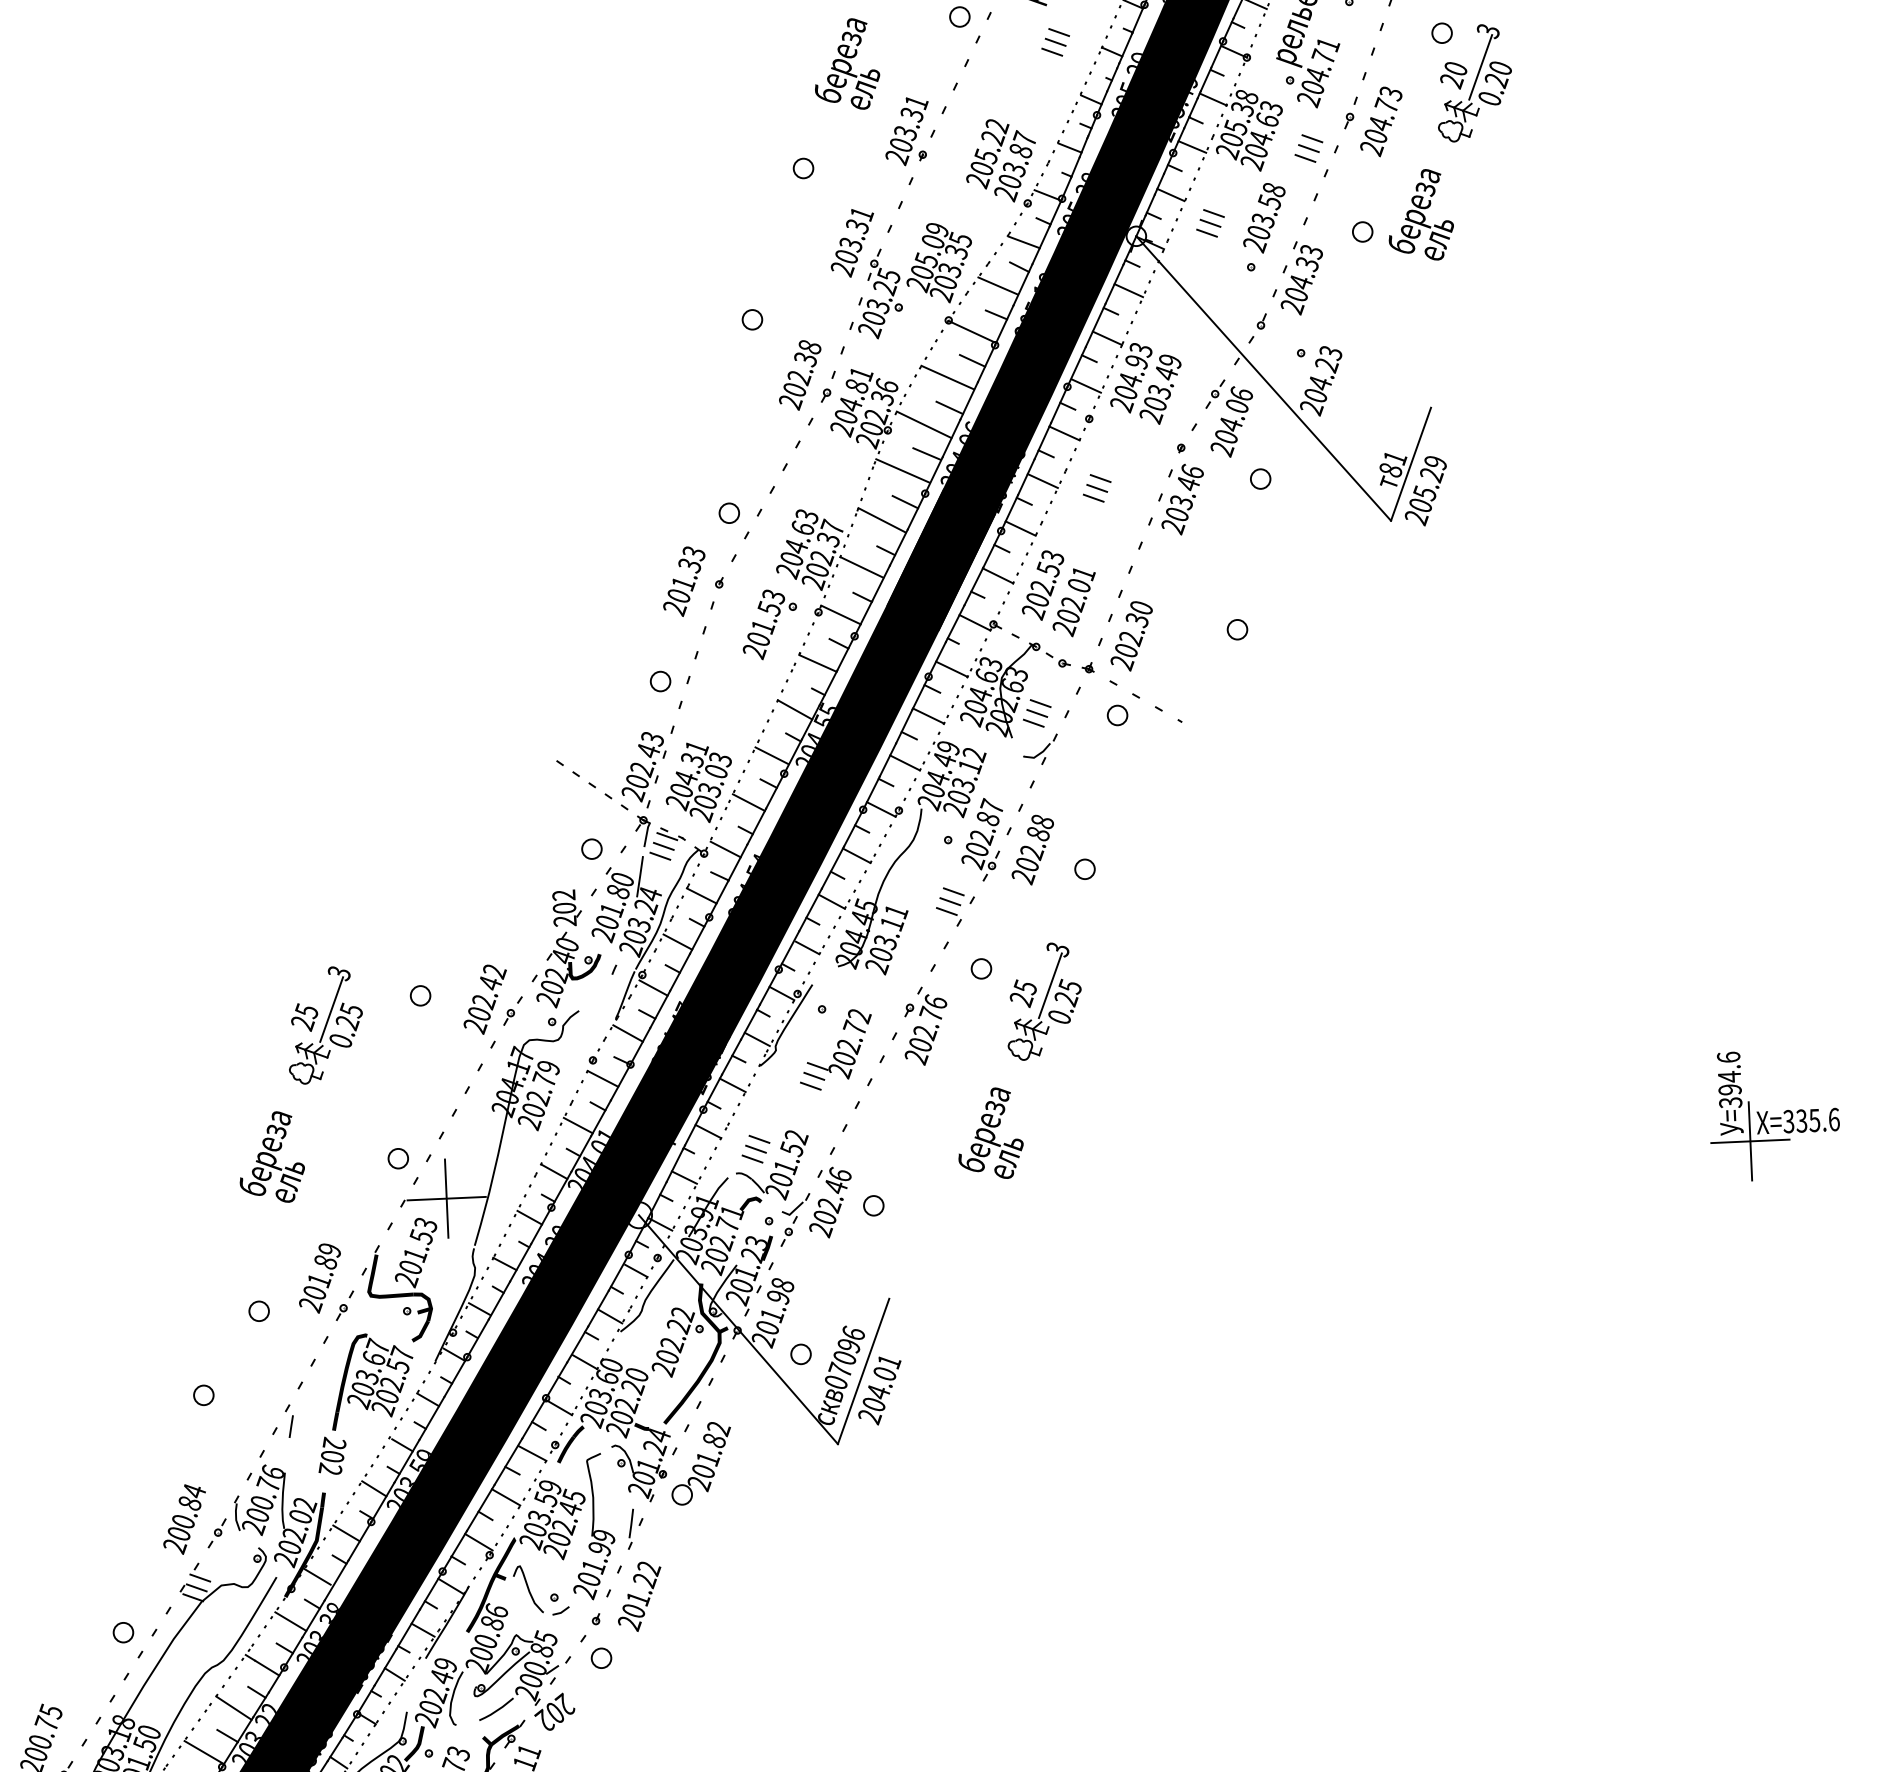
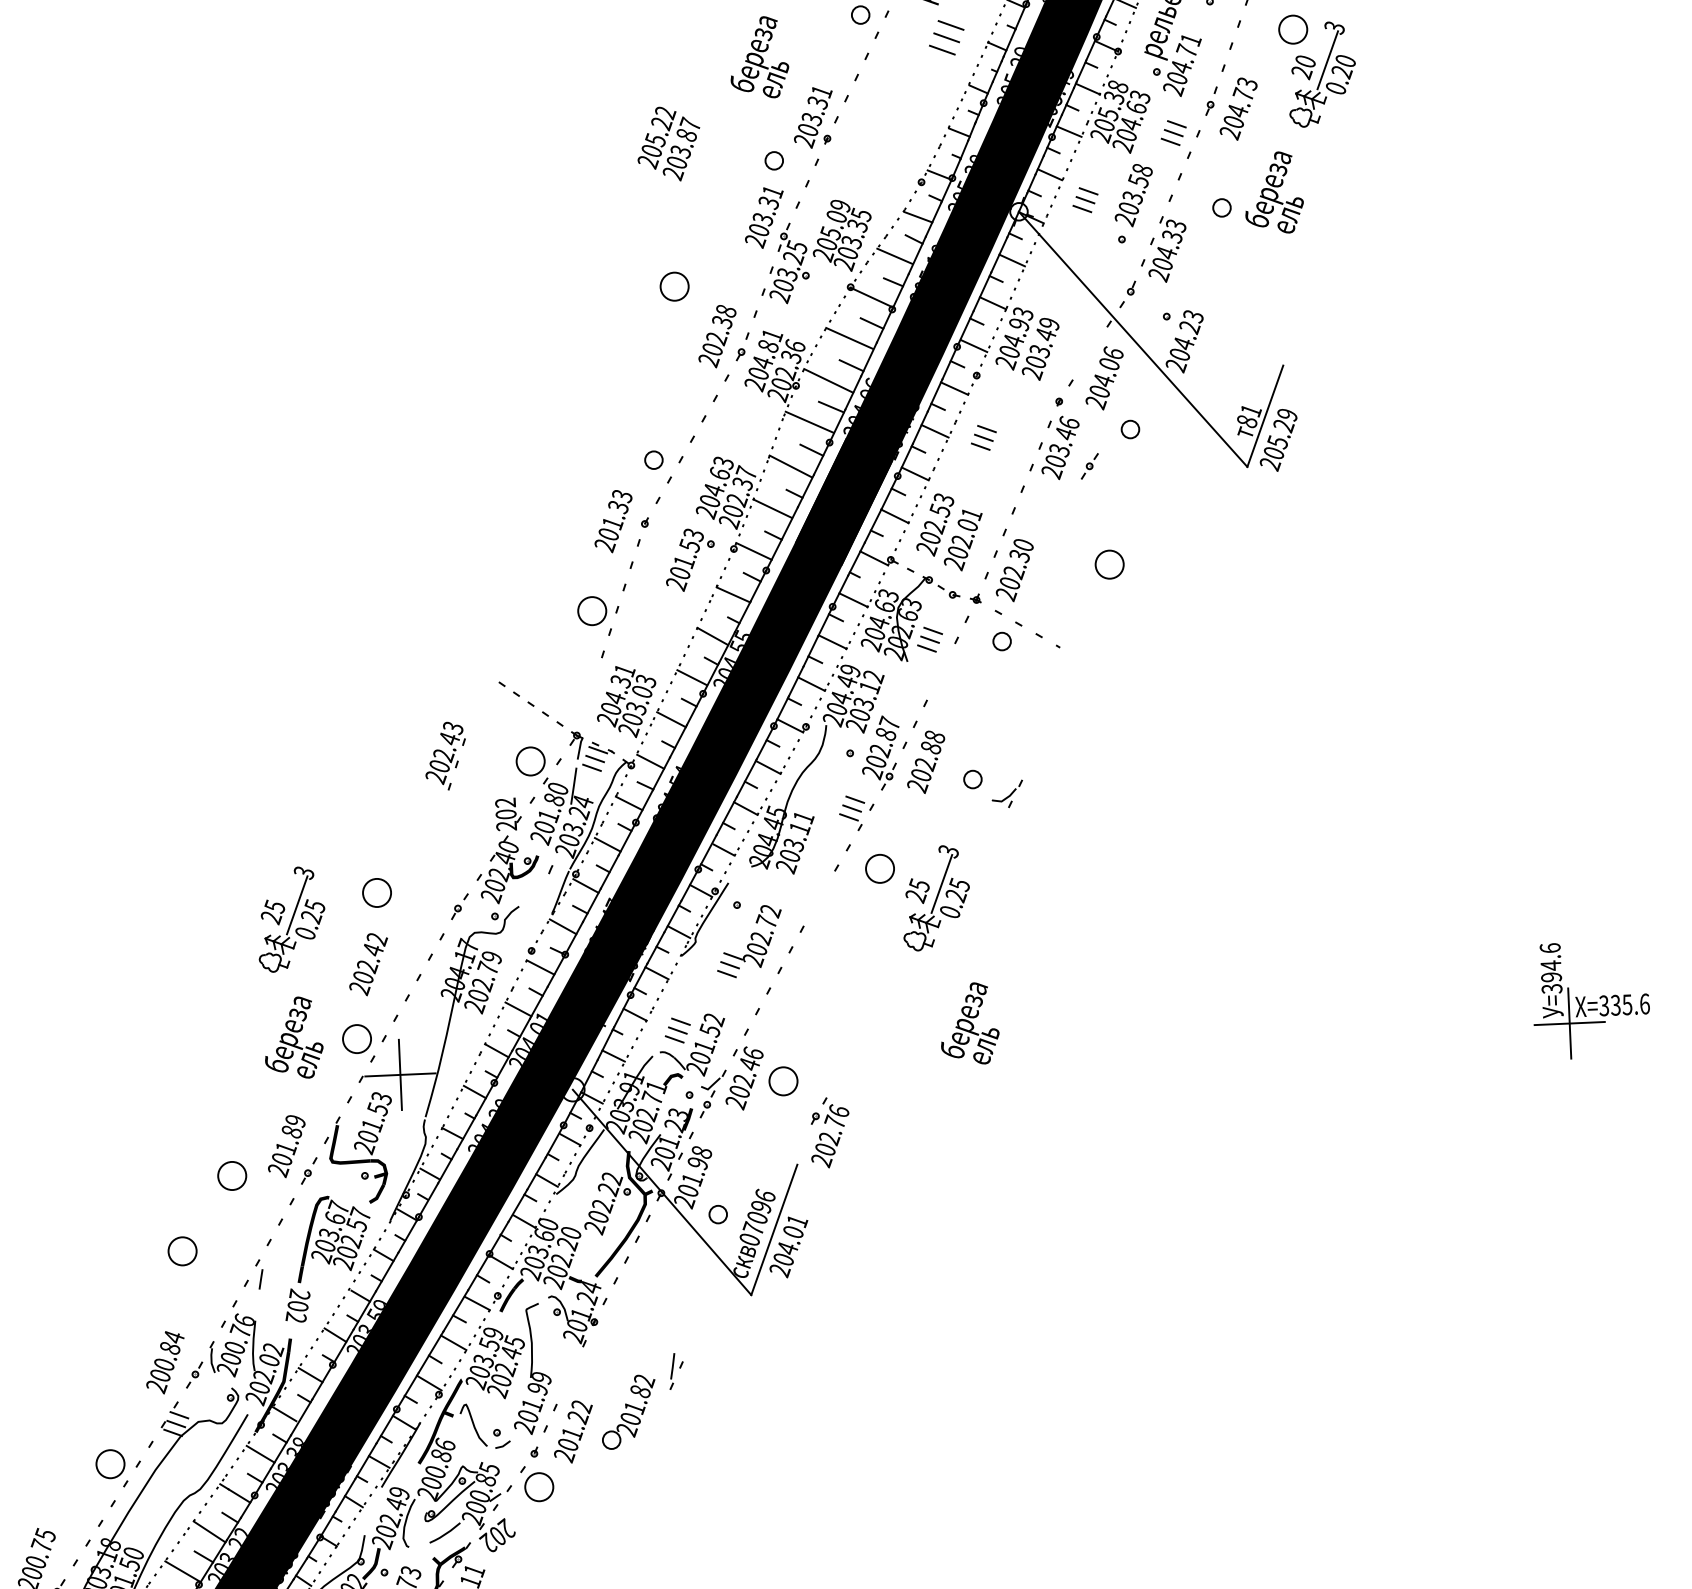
circle: (1441, 33) -> (1292, 29), size x1.6
part: (1055, 42) -> (946, 37), size x1.4
text: (1000, 160) -> (668, 143), moved
circle: (803, 168) -> (774, 160), moved
circle: (752, 319) -> (674, 286), size x1.6
part: (1215, 393) -> (1089, 465), moved
circle: (1237, 629) -> (1109, 564), size x1.6
circle: (660, 681) -> (592, 611), size x1.6
part: (1040, 748) -> (1007, 793), moved
part: (643, 770) -> (445, 756), moved
circle: (591, 848) -> (530, 760), size x1.6
circle: (981, 968) -> (880, 868), size x1.6
circle: (420, 995) -> (376, 892), size x1.6
text: (484, 999) -> (367, 964), moved
part: (925, 1025) -> (829, 1132), moved
text: (990, 1132) -> (969, 1022), moved
text: (271, 1156) -> (293, 1037), moved
circle: (398, 1158) -> (357, 1038), size x1.6
circle: (873, 1205) -> (783, 1081), size x1.6
circle: (258, 1311) -> (231, 1176), size x1.6
circle: (203, 1395) -> (182, 1251), size x1.6
part: (700, 1463) -> (628, 1412), moved
part: (635, 1528) -> (676, 1370), moved
circle: (123, 1632) -> (110, 1464), size x1.6
circle: (601, 1658) -> (539, 1487), size x1.6

